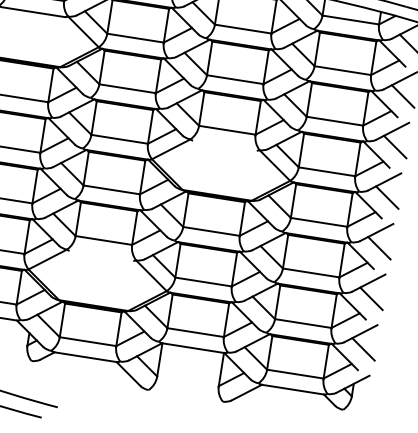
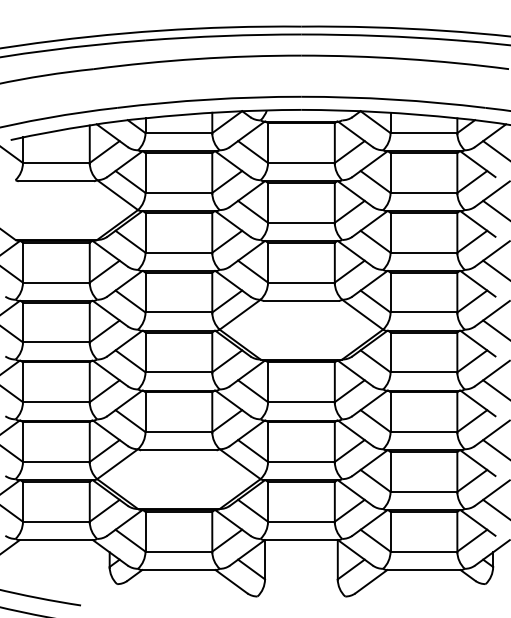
line: (225, 145) -> (301, 300), added
line: (101, 256) -> (178, 450), added

